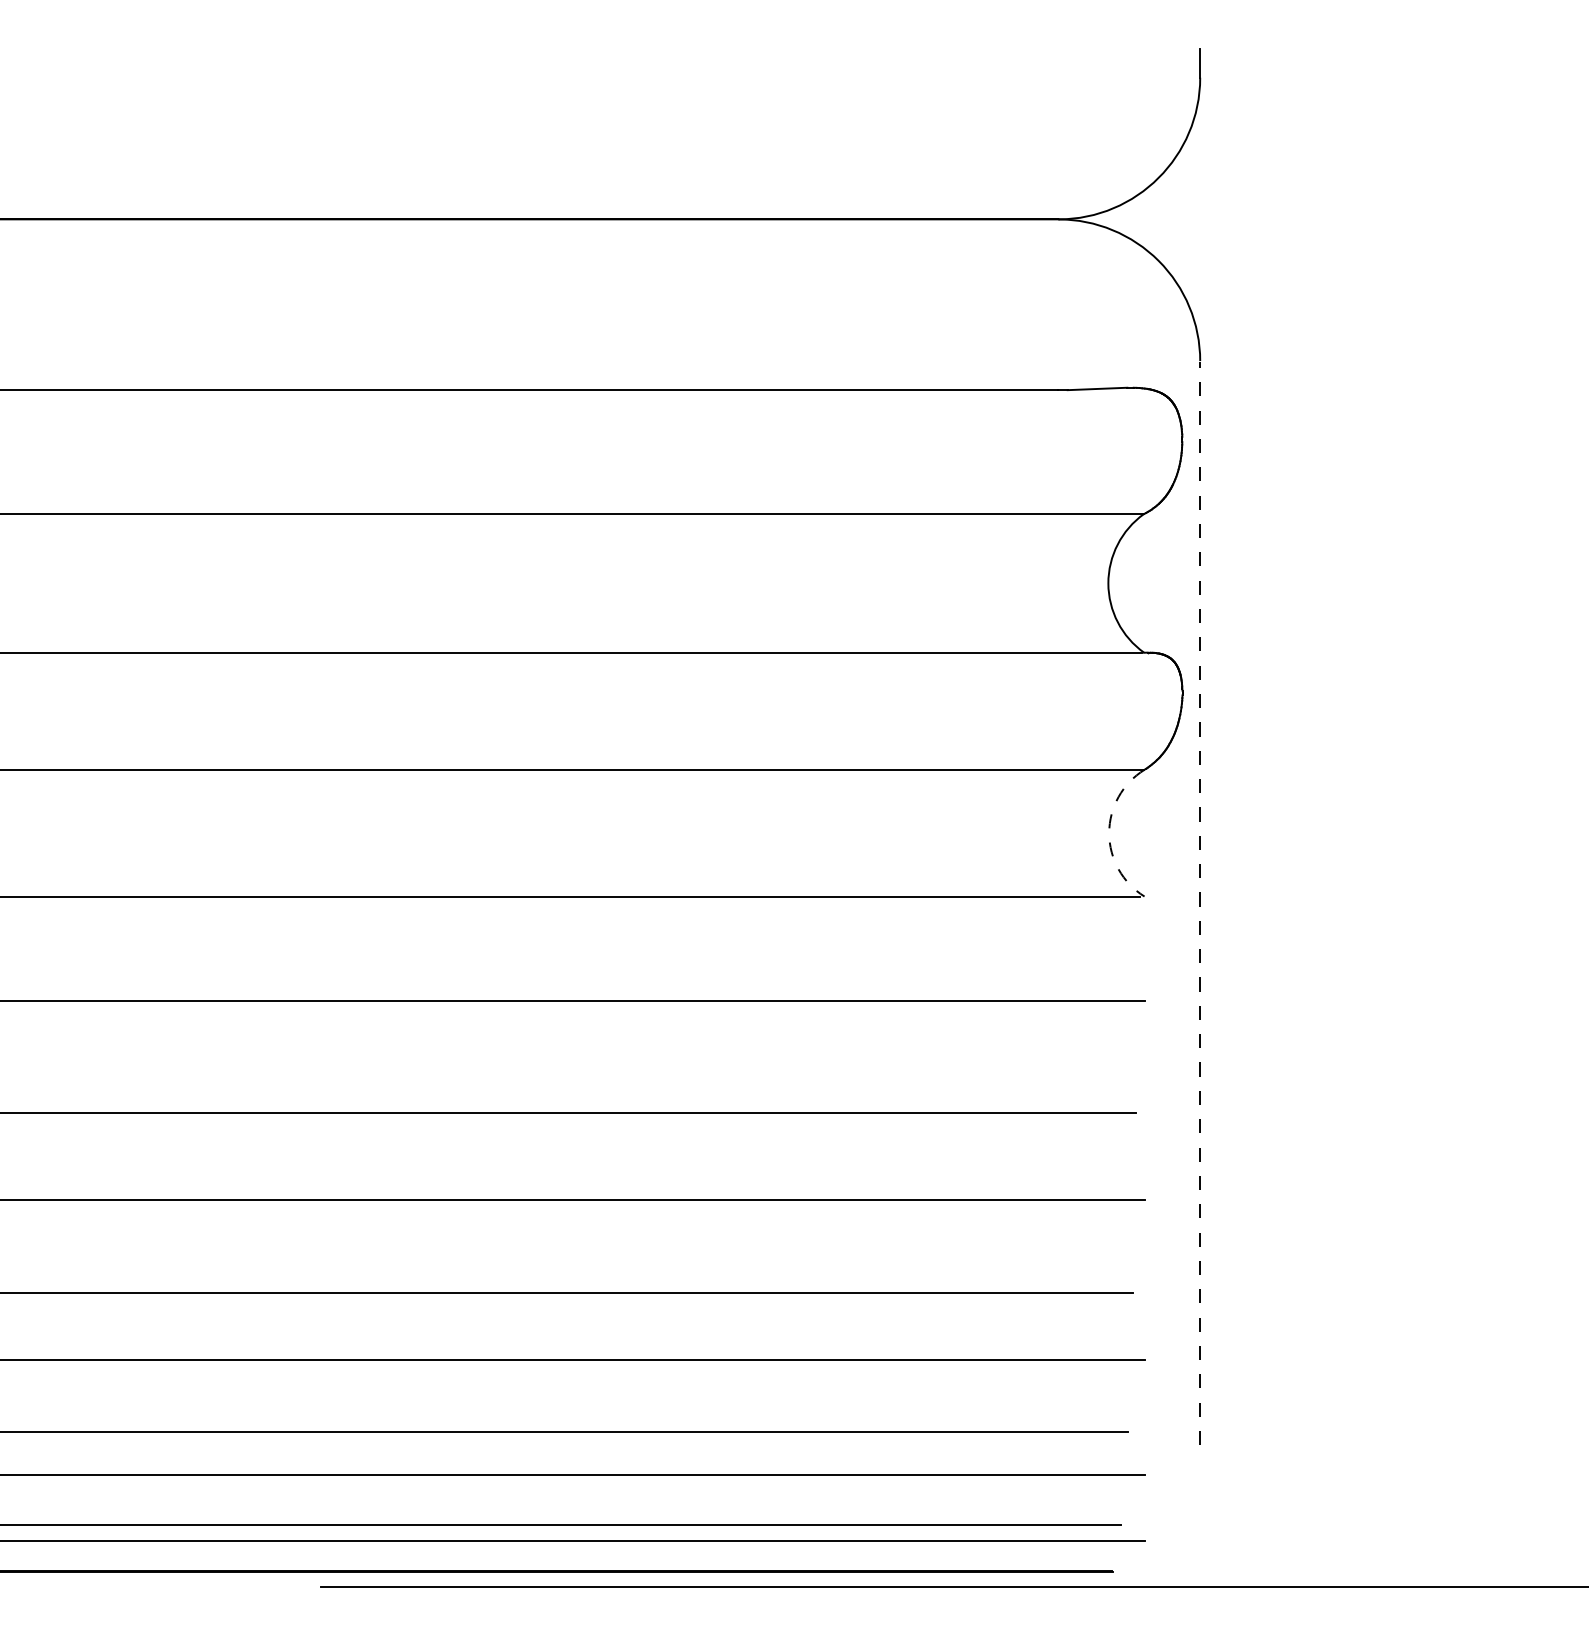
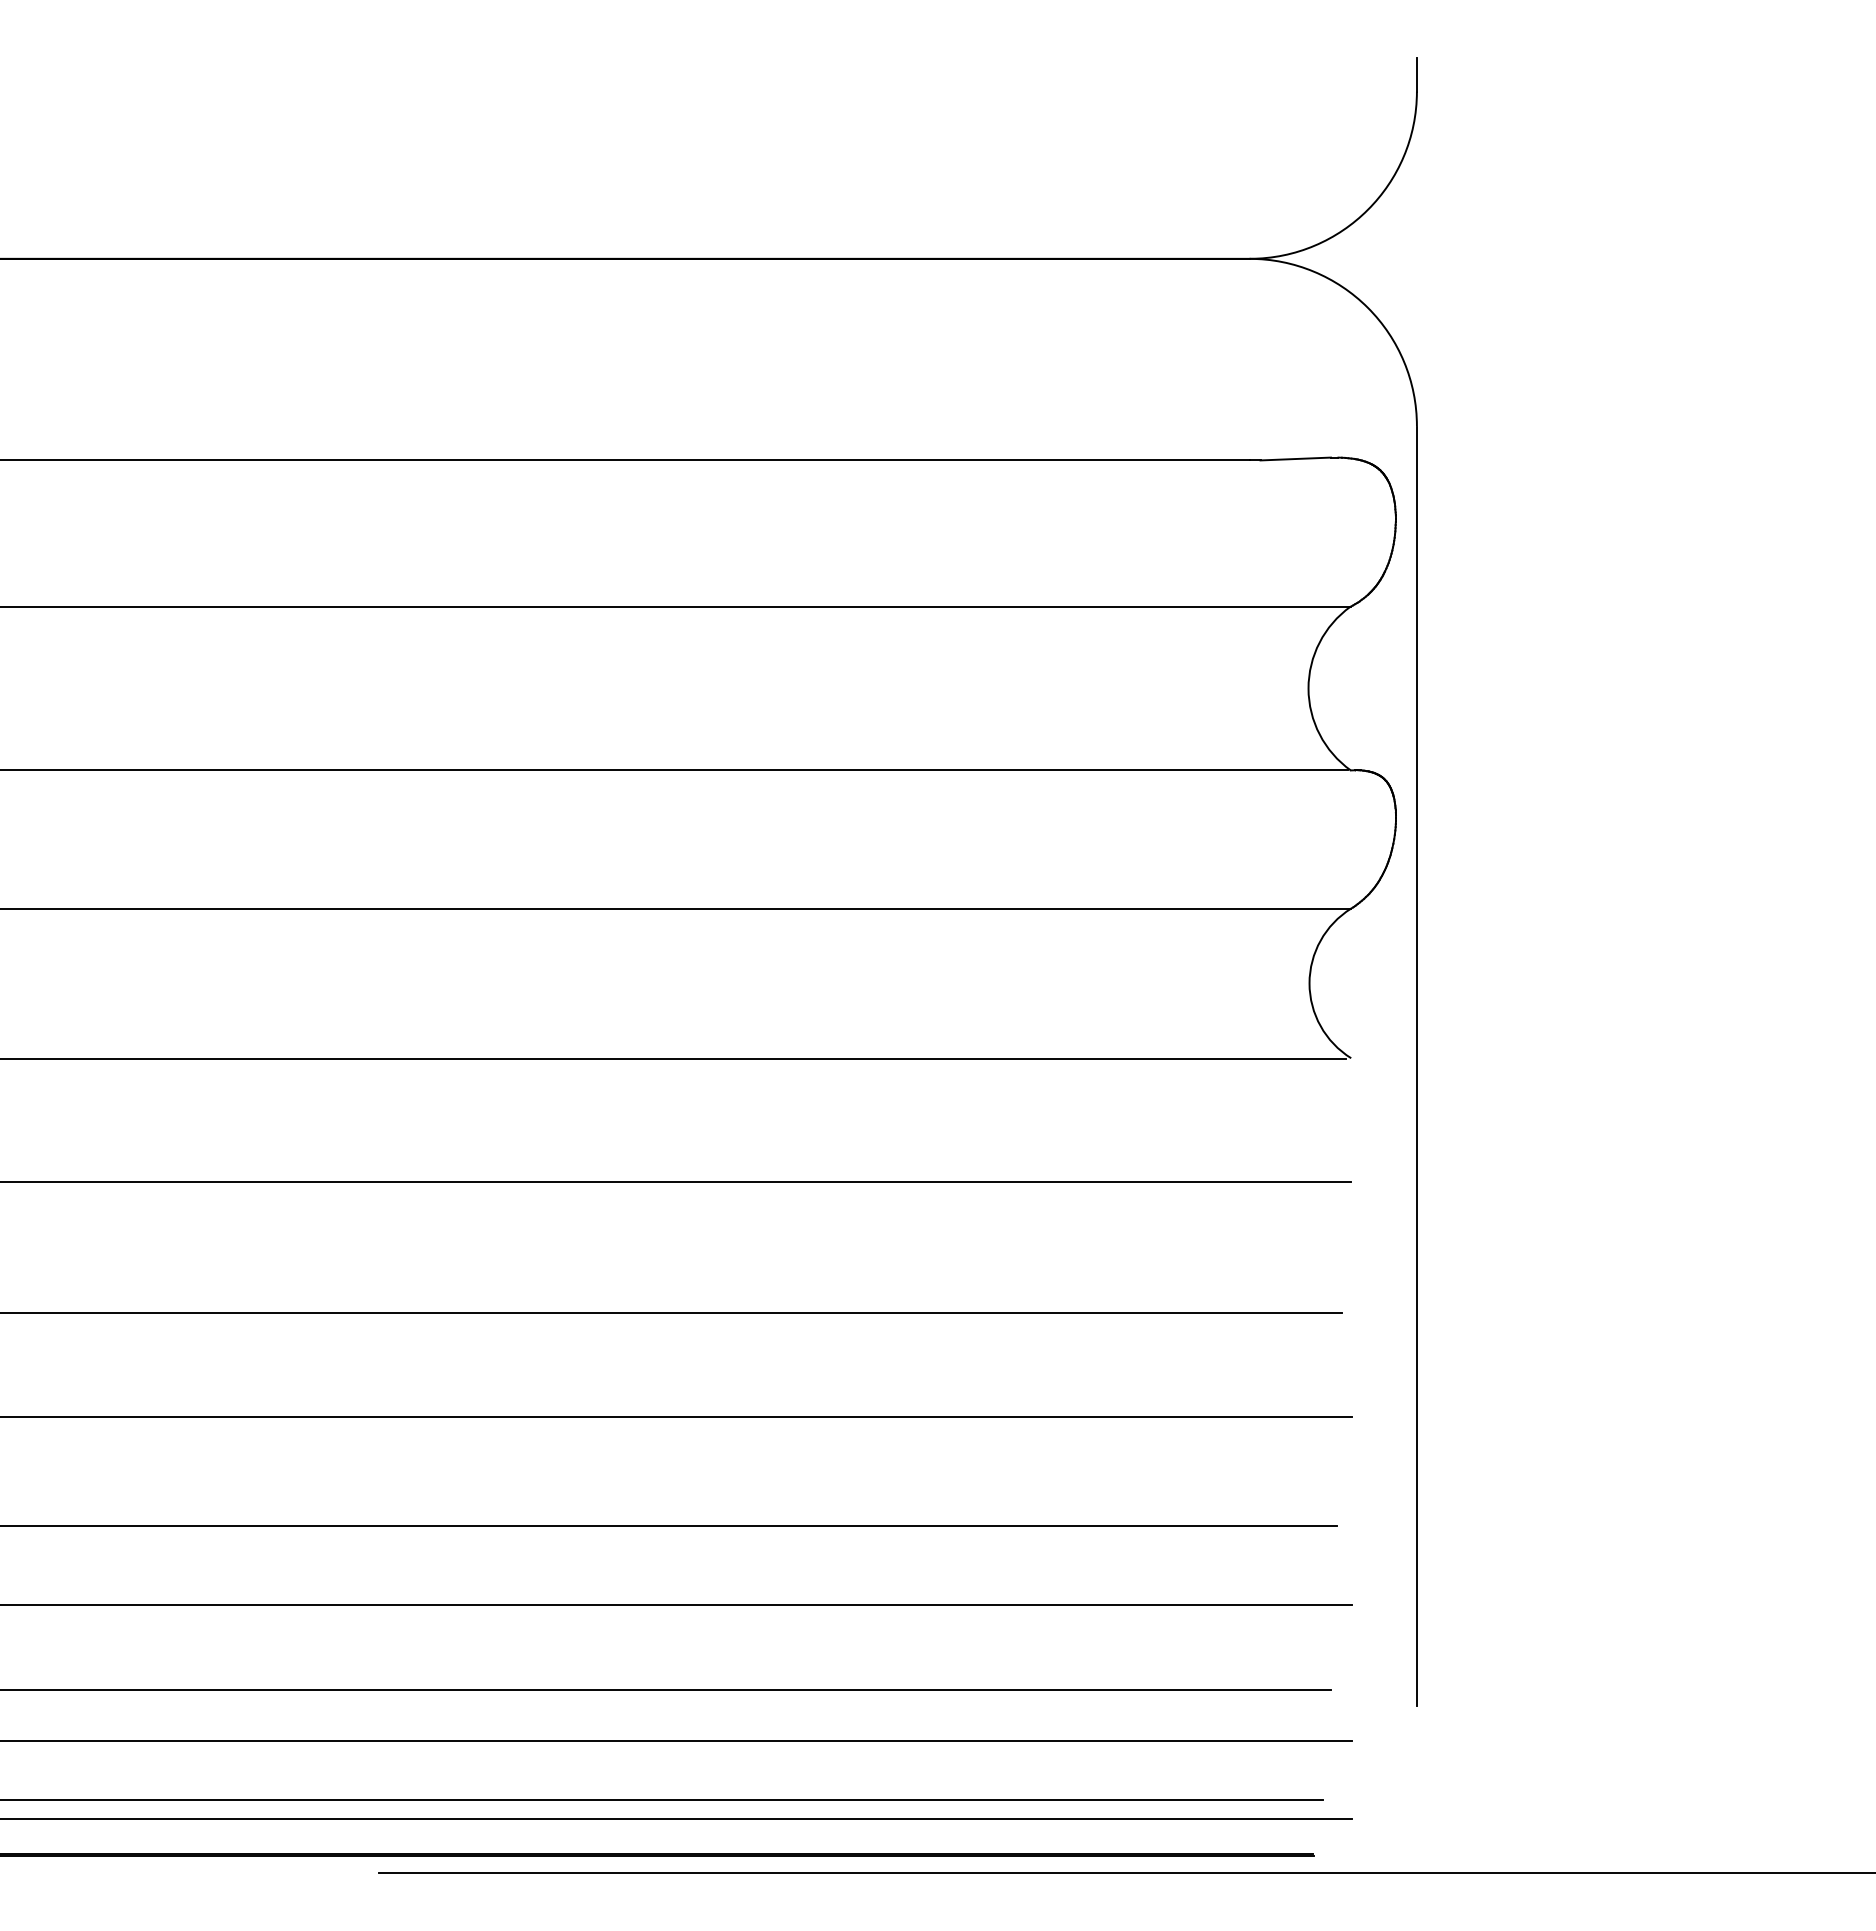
arc: (1109, 833) -> (1309, 983), dashed -> solid
line: (1199, 902) -> (1416, 1065), dashed -> solid

